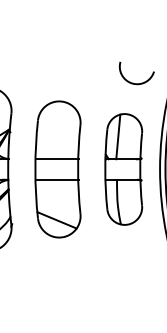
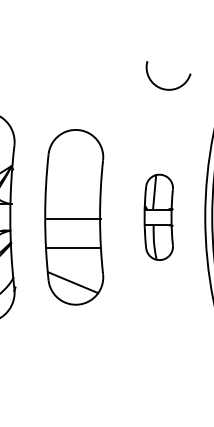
curve: (136, 83) -> (167, 88), moved
line: (56, 159) -> (72, 219), moved
part: (123, 169) -> (158, 217), size x0.6
line: (56, 179) -> (72, 247), moved

